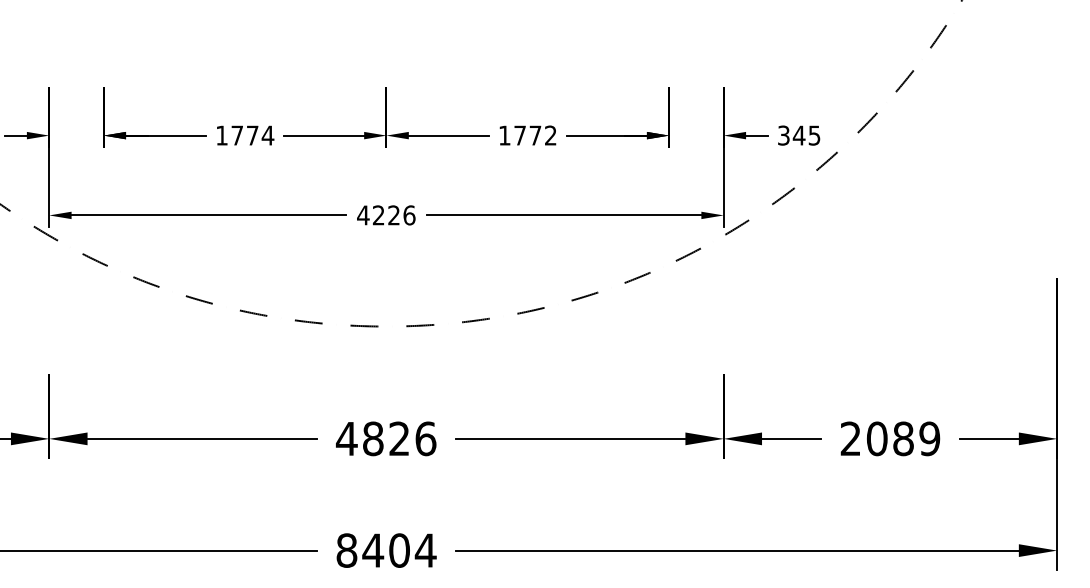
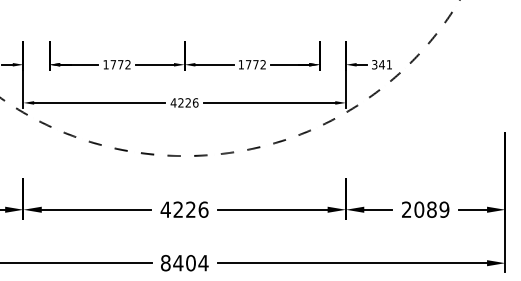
text: (268, 135) -> (128, 64), 1774 -> 1772
text: (812, 135) -> (388, 64), 345 -> 341
text: (373, 438) -> (178, 209), 4826 -> 4226

